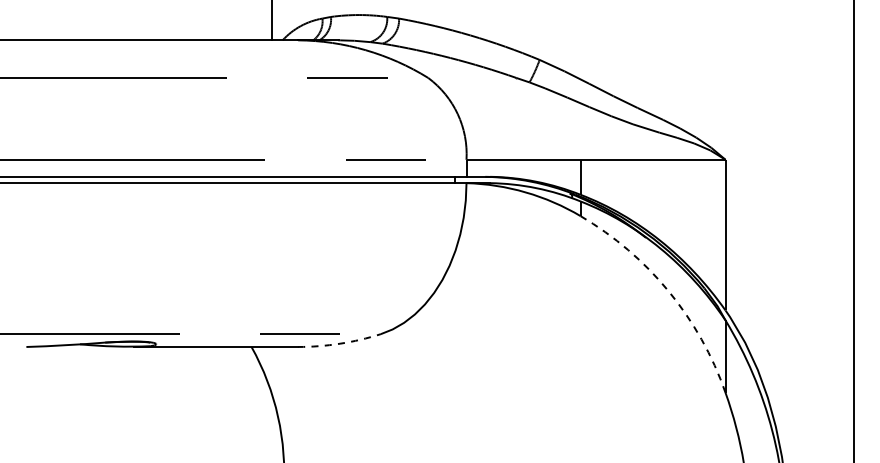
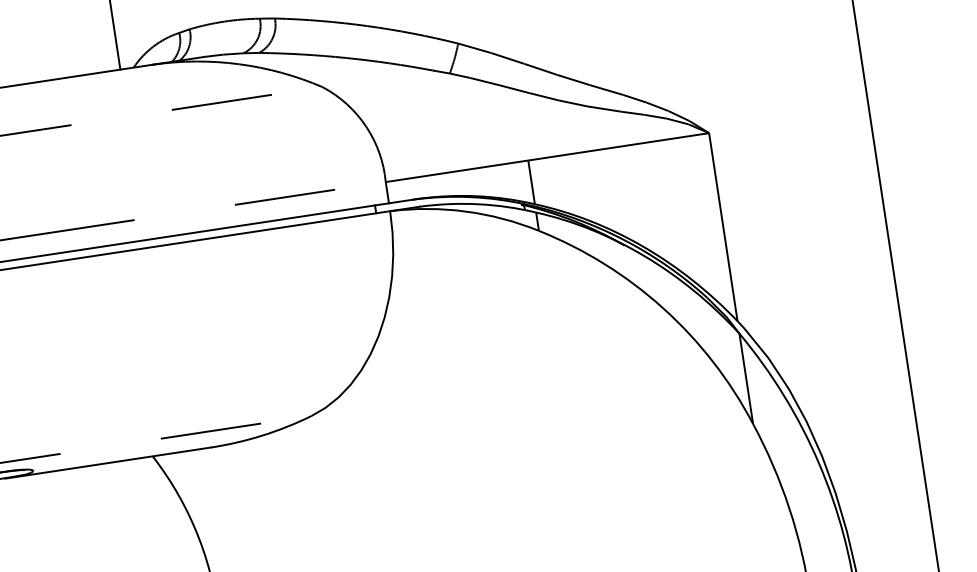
arc: (668, 291) -> (662, 308), dashed -> solid
arc: (340, 343) -> (263, 435), dashed -> solid

